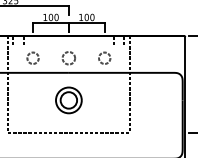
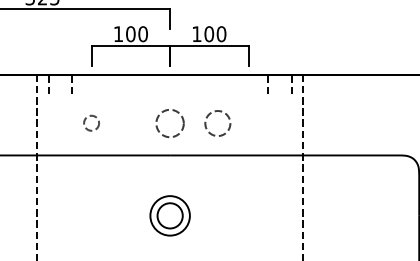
circle: (32, 57) -> (90, 121), size x0.6
circle: (104, 57) -> (217, 121), moved
part: (68, 100) -> (169, 215), size x0.7

